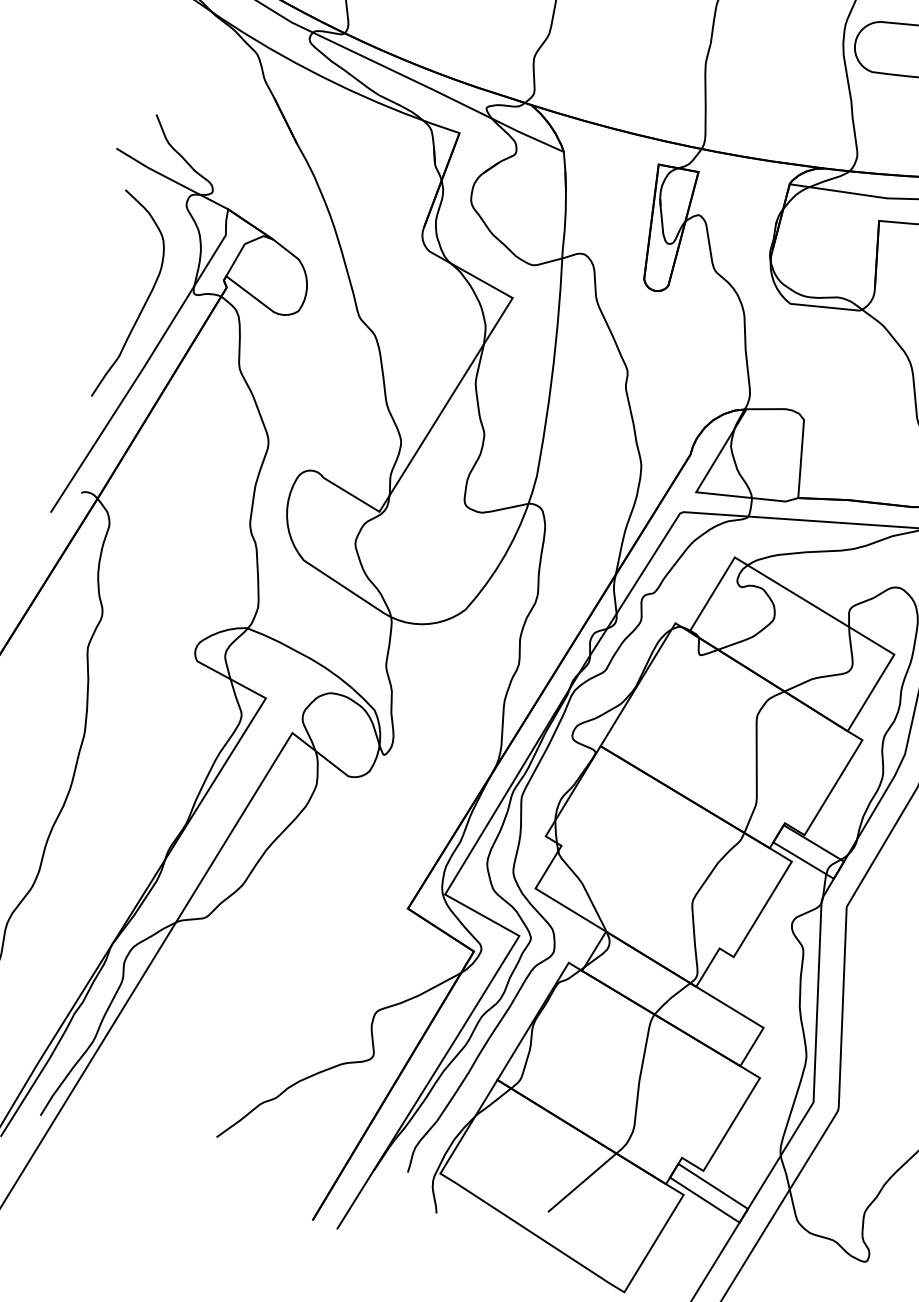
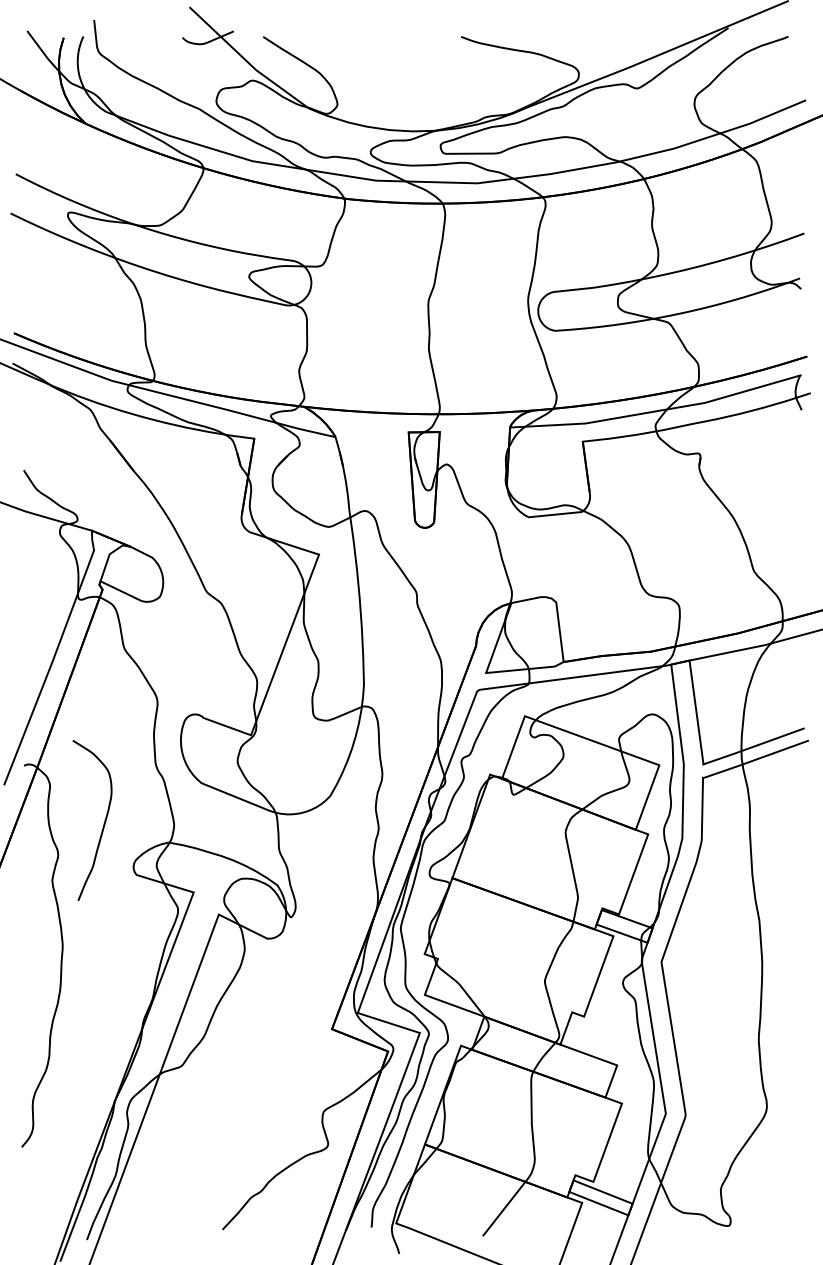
curve: (143, 303) -> (103, 823), moved

